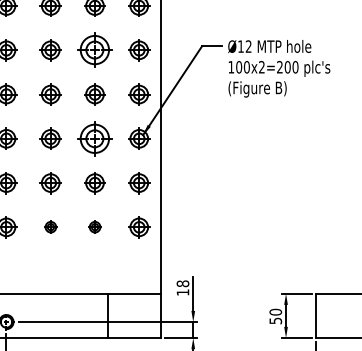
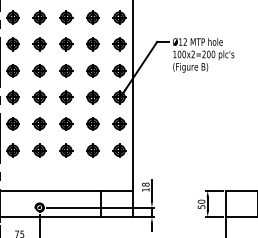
part: (94, 50) -> (92, 44), size x0.62
part: (94, 138) -> (92, 97), size x0.62
part: (51, 226) -> (66, 150), size x1.67
part: (94, 226) -> (92, 150), size x1.67

